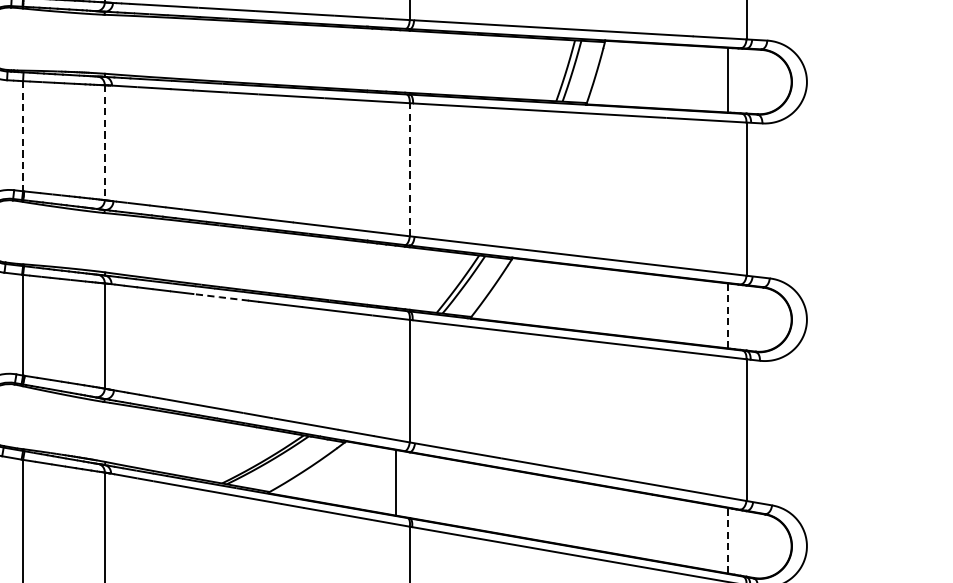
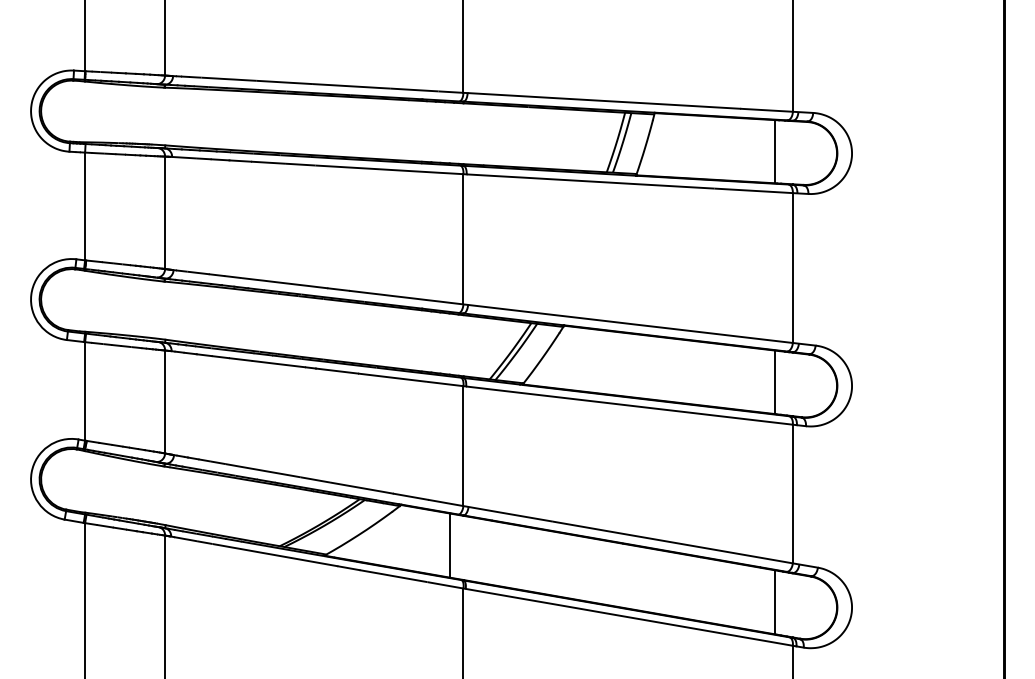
line: (23, 136) -> (85, 206), dashed -> solid
line: (105, 143) -> (165, 213), dashed -> solid
line: (409, 168) -> (463, 238), dashed -> solid
line: (220, 297) -> (278, 364), dashed -> solid
line: (728, 316) -> (775, 382), dashed -> solid
line: (728, 539) -> (775, 601), dashed -> solid

